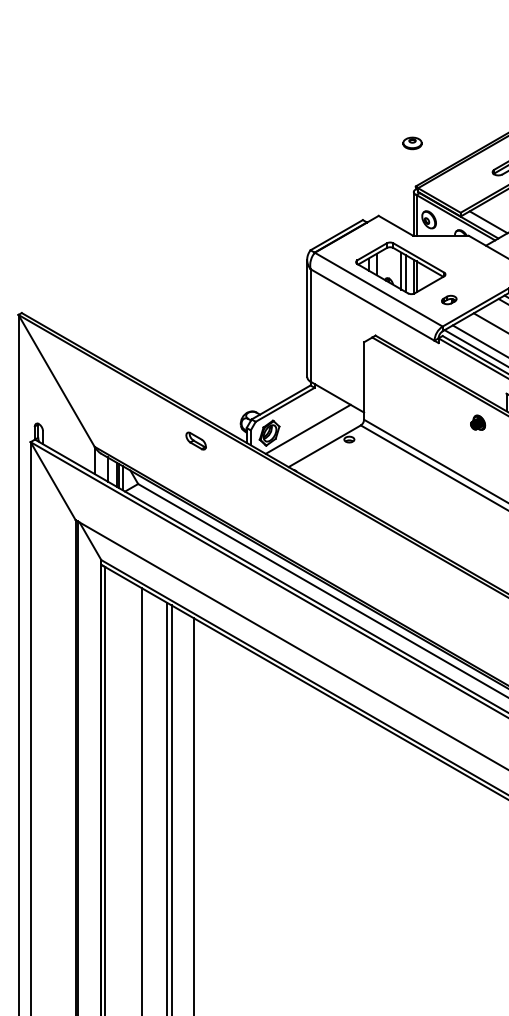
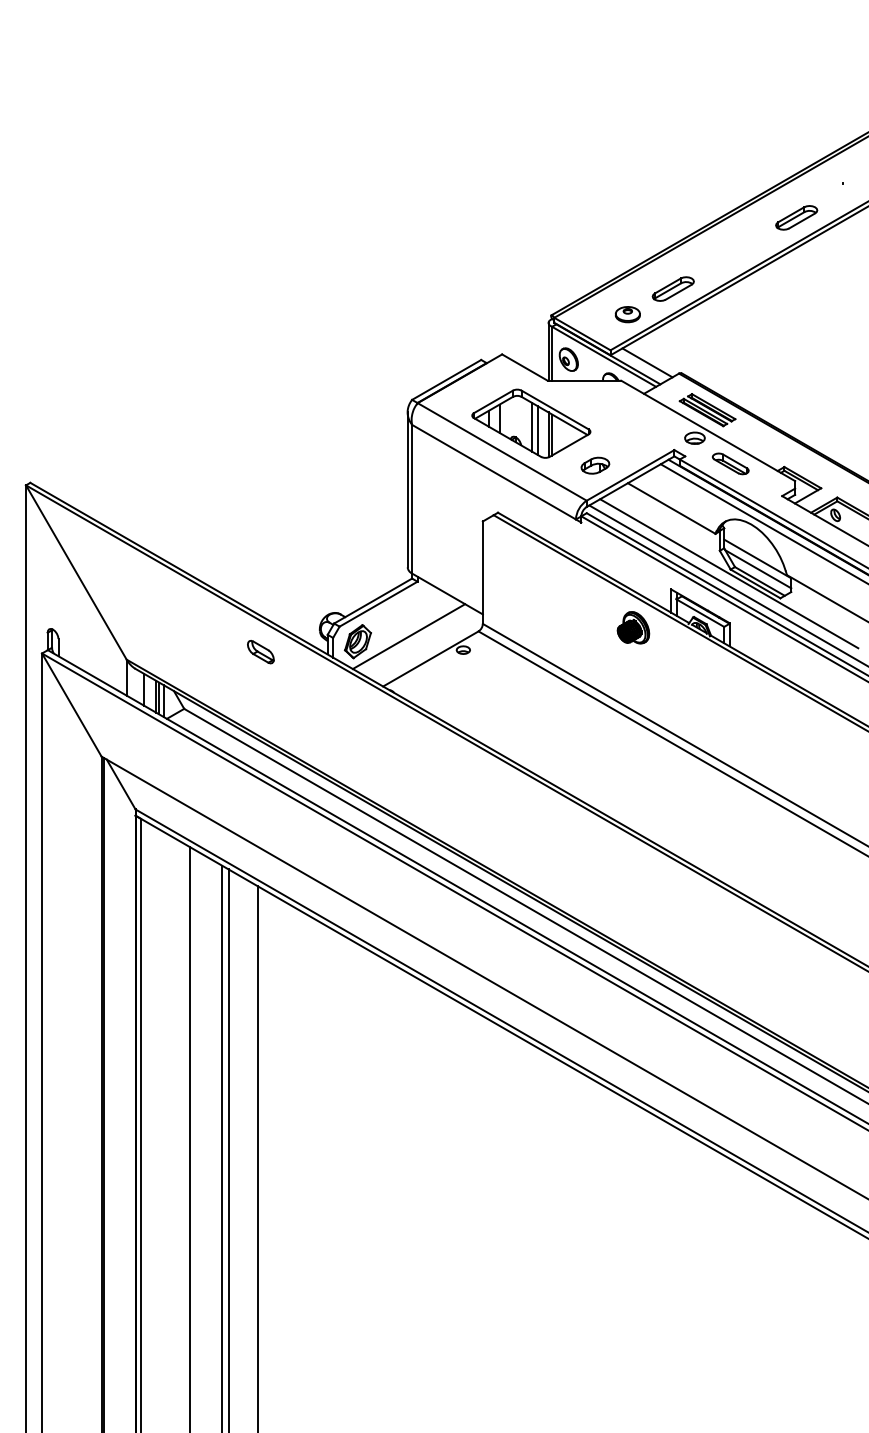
part: (412, 143) -> (627, 314), moved
part: (449, 299) -> (595, 465), size x1.43
part: (478, 422) -> (633, 627), size x1.67

